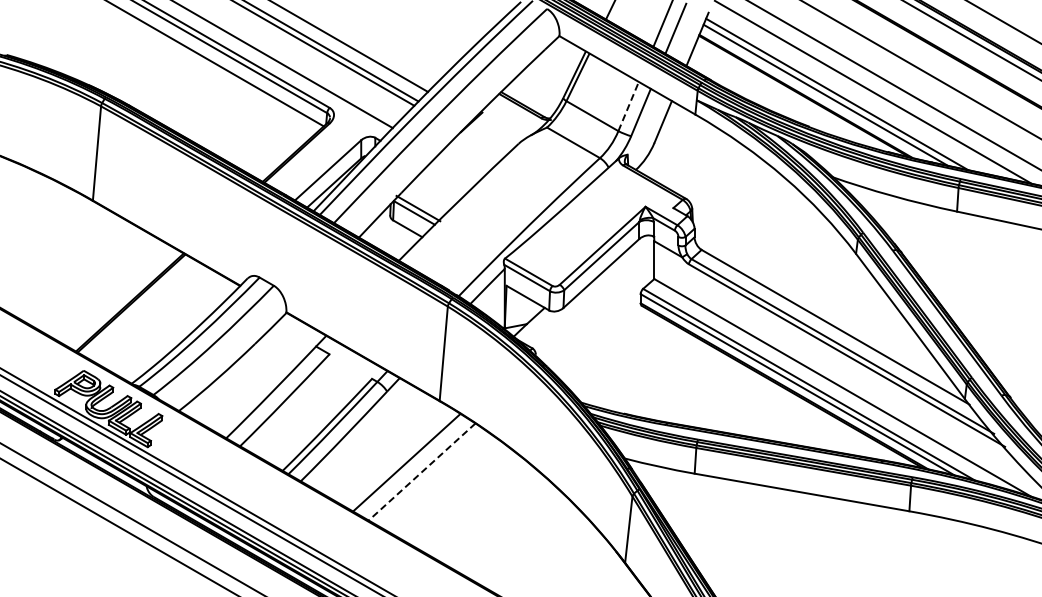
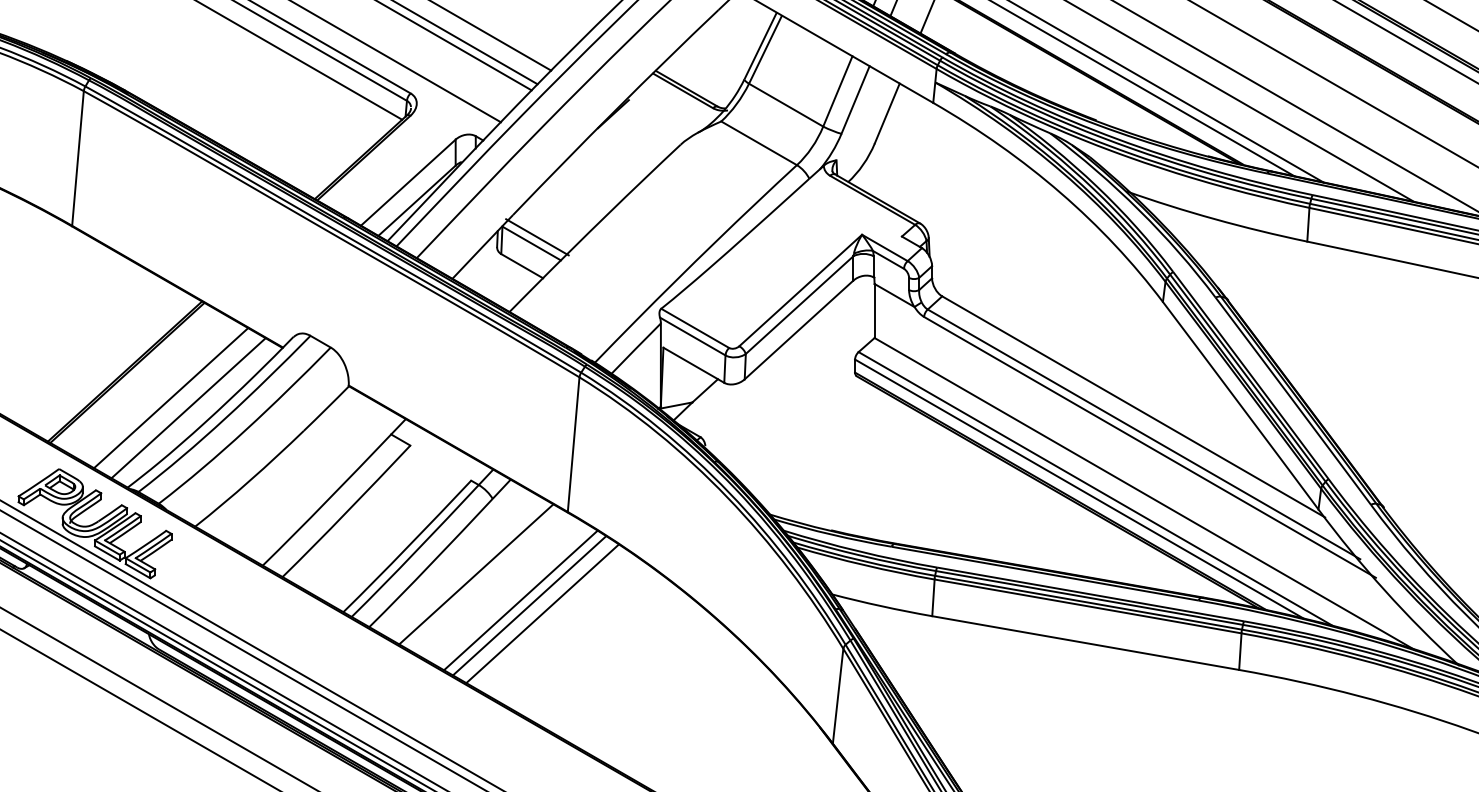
line: (628, 106) -> (837, 91), dashed -> solid
line: (162, 321) -> (171, 398), added
line: (174, 328) -> (188, 408), added
line: (375, 444) -> (476, 574), added
line: (412, 466) -> (528, 605), added
line: (421, 472) -> (541, 614), dashed -> solid

